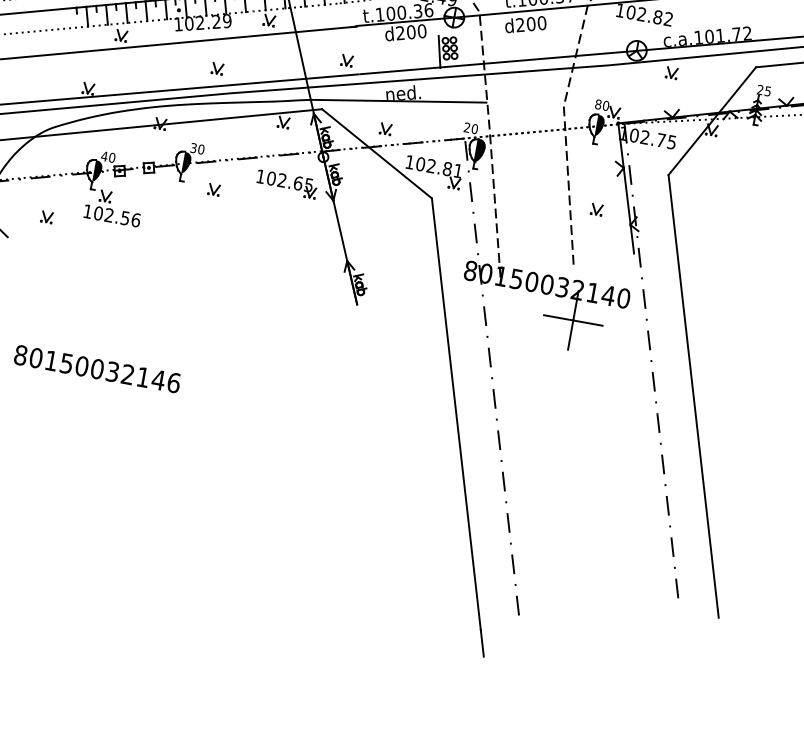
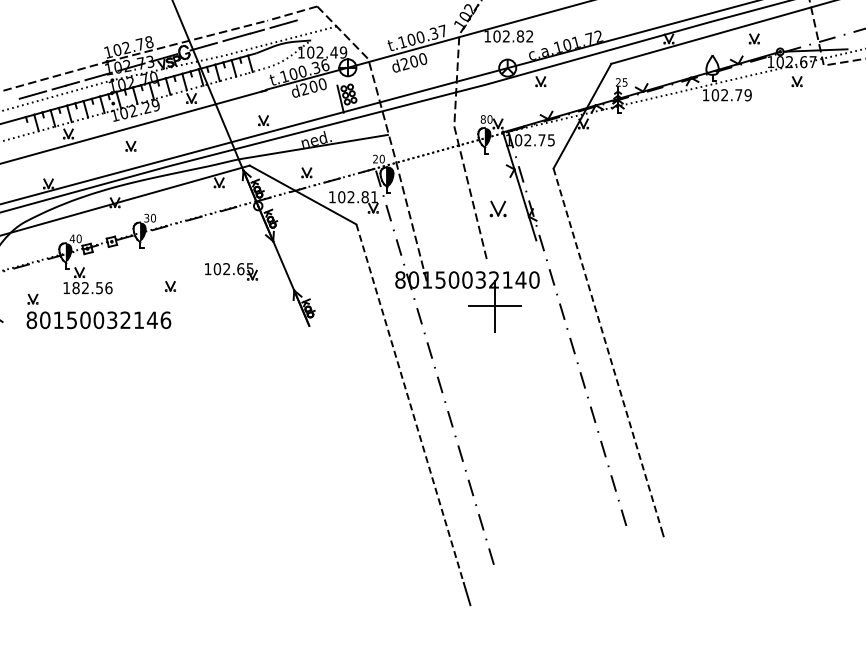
part: (217, 68) -> (130, 146), moved
part: (287, 184) -> (231, 271), moved
part: (214, 189) -> (170, 286), moved
part: (596, 209) -> (497, 208), size x1.6
text: (97, 212) -> (75, 287), 102.56 -> 182.56
text: (96, 369) -> (98, 320), moved
line: (692, 392) -> (607, 349), solid -> dashed
line: (456, 415) -> (410, 404), solid -> dashed

